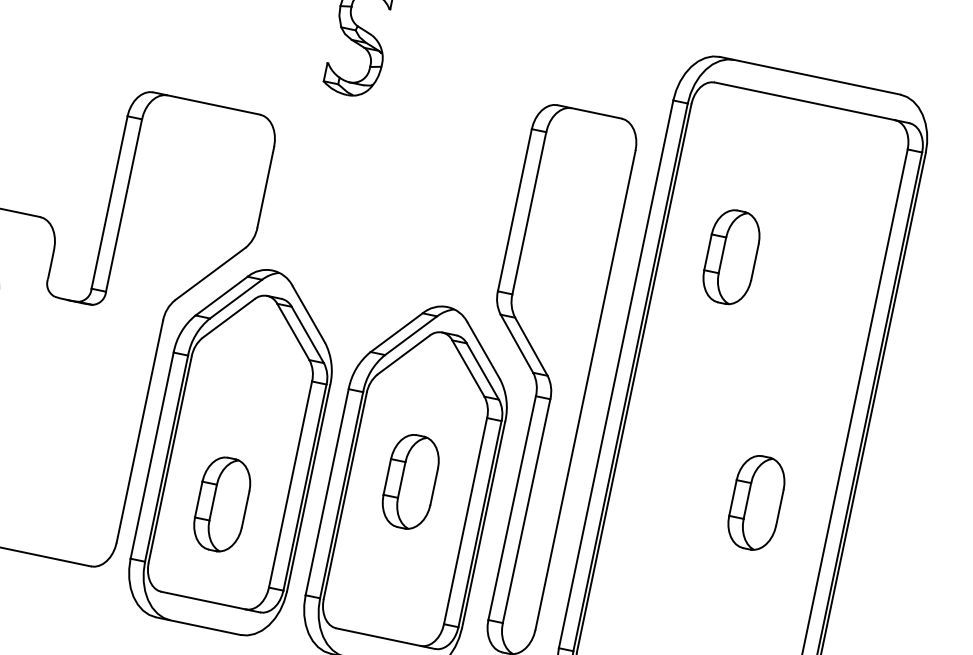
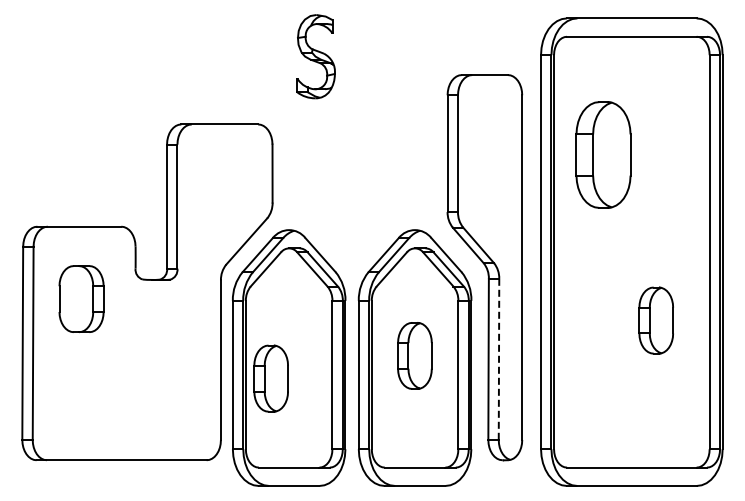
part: (731, 256) -> (603, 154), size x1.6
part: (221, 504) -> (270, 378), moved
line: (527, 511) -> (499, 359), solid -> dashed

